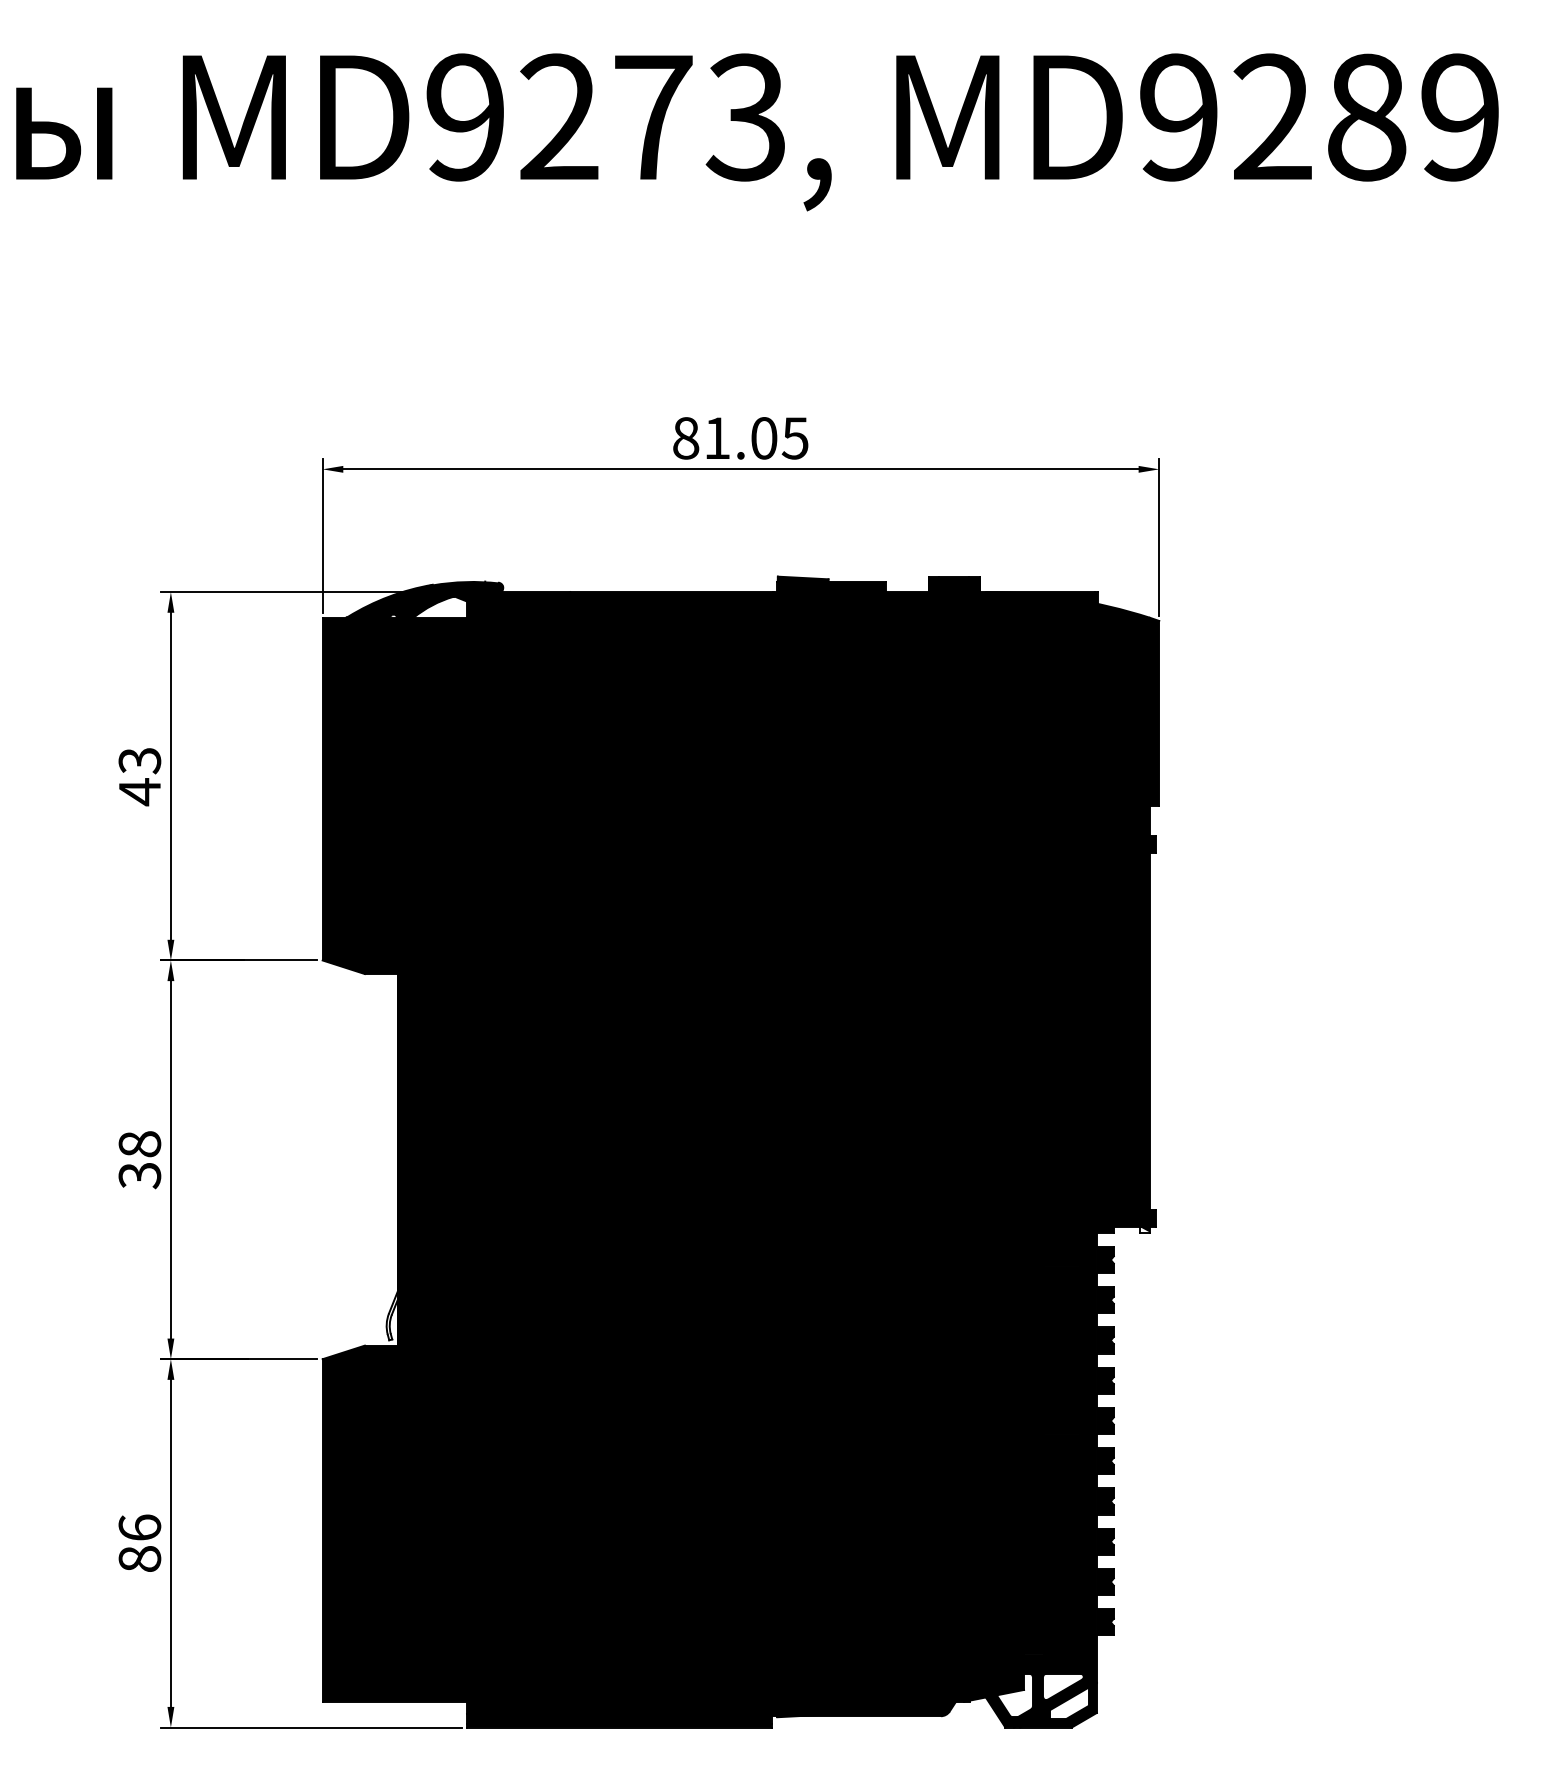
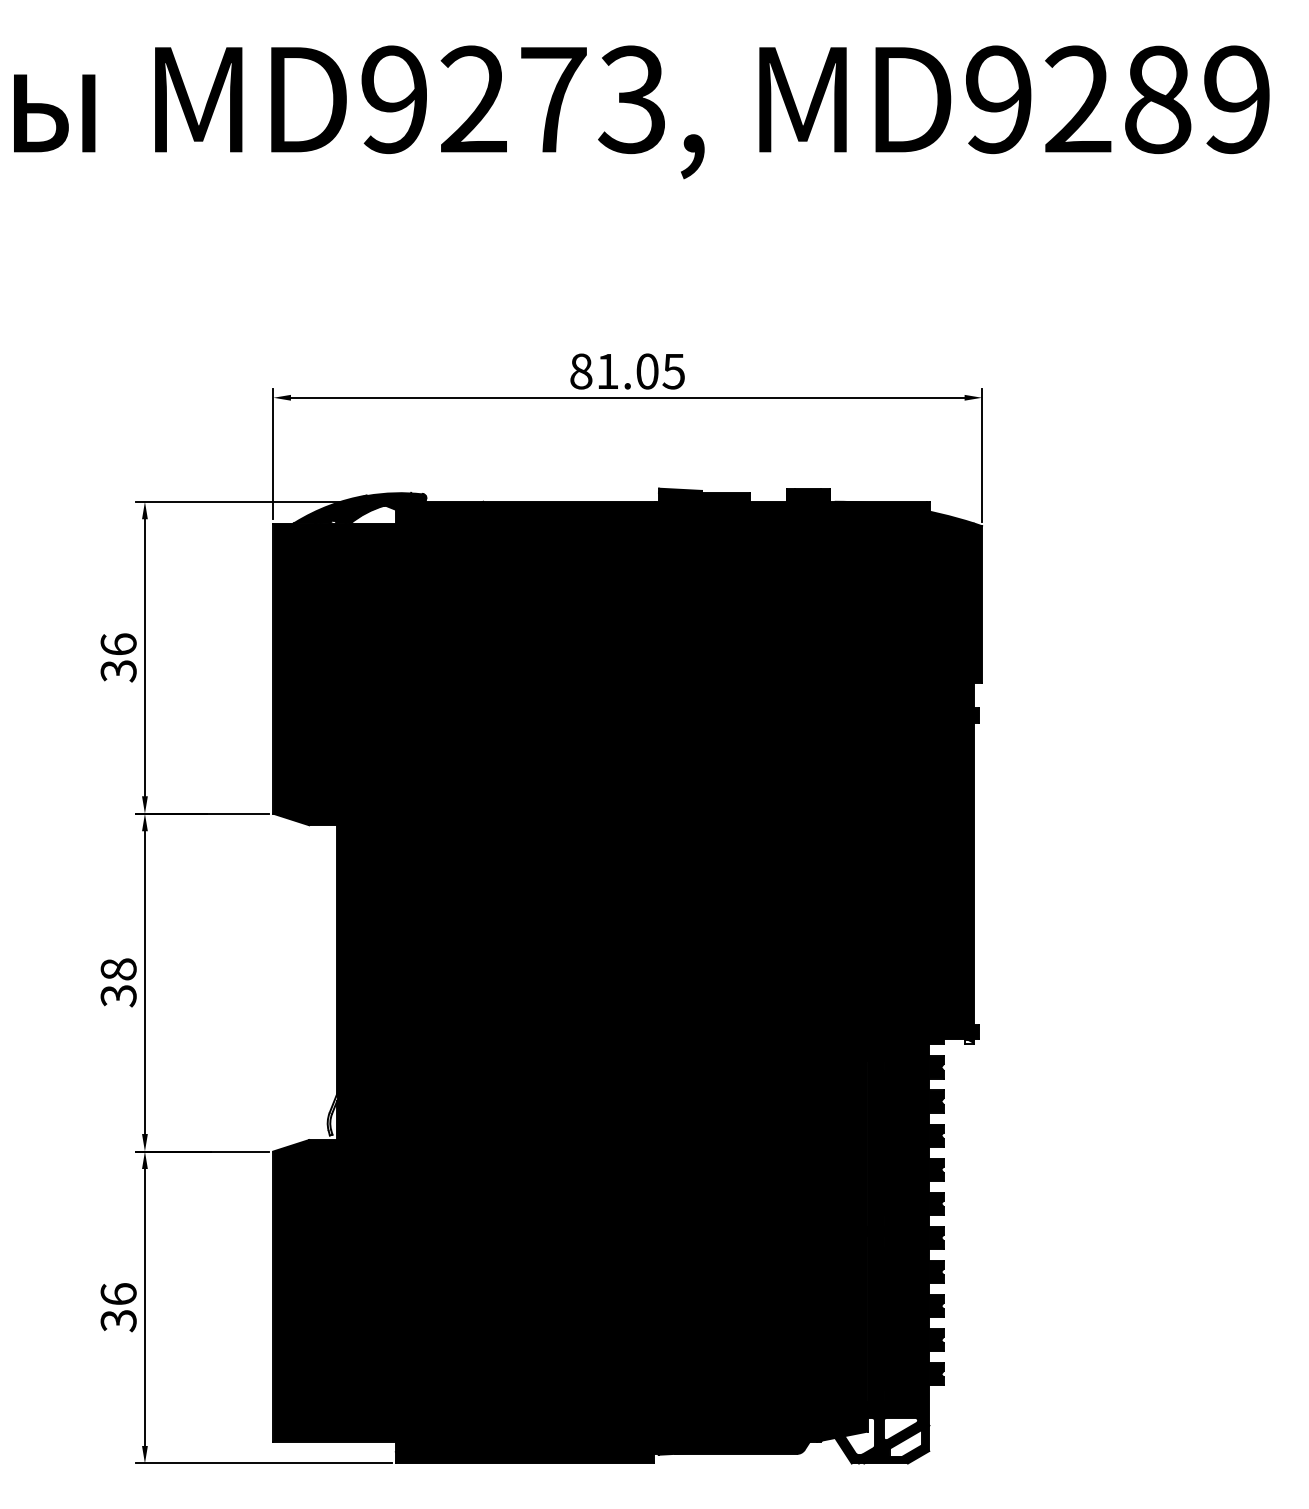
text: (139, 776) -> (118, 657), 43 -> 36
text: (139, 1559) -> (118, 1321), 86 -> 36

